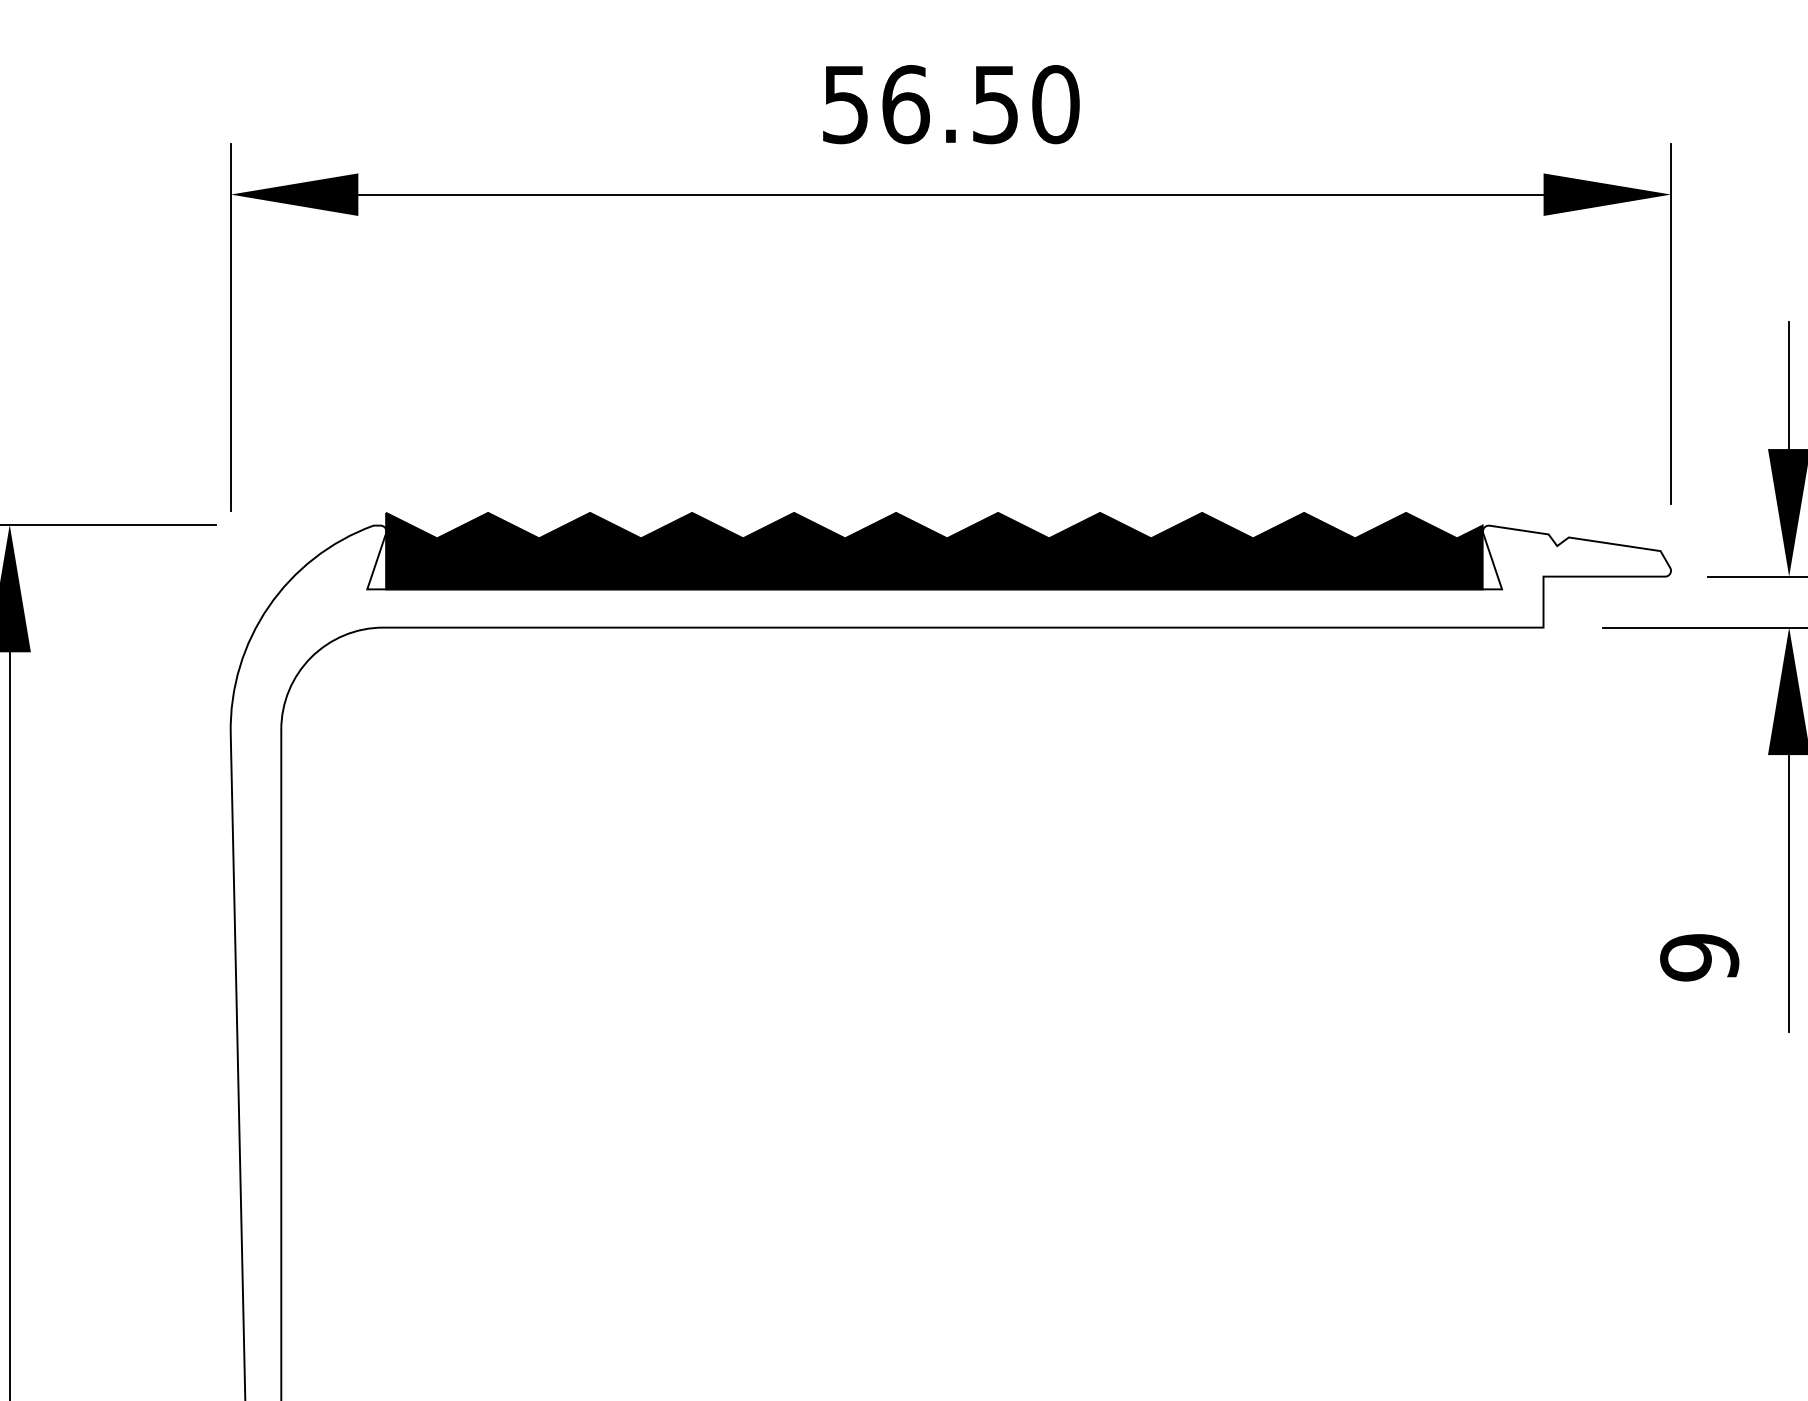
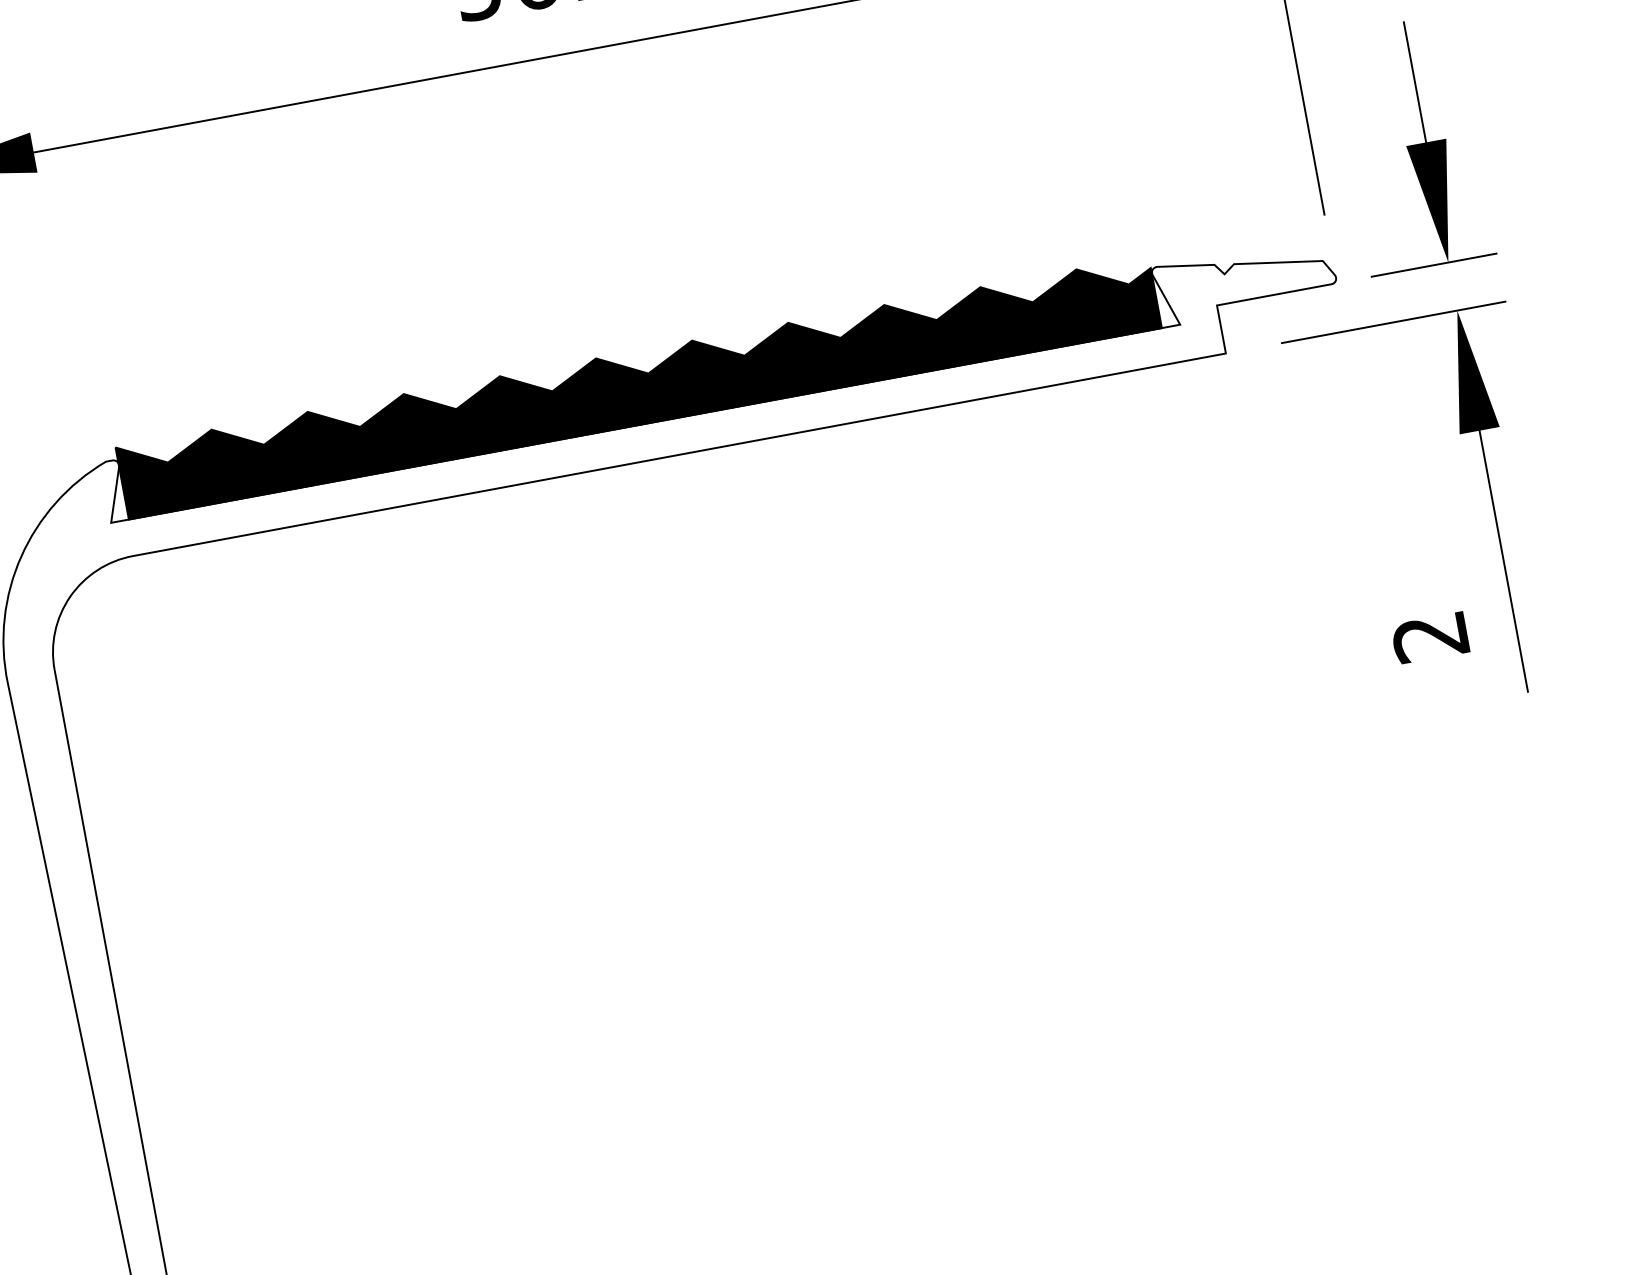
text: (1699, 957) -> (1430, 637), 9 -> 2

